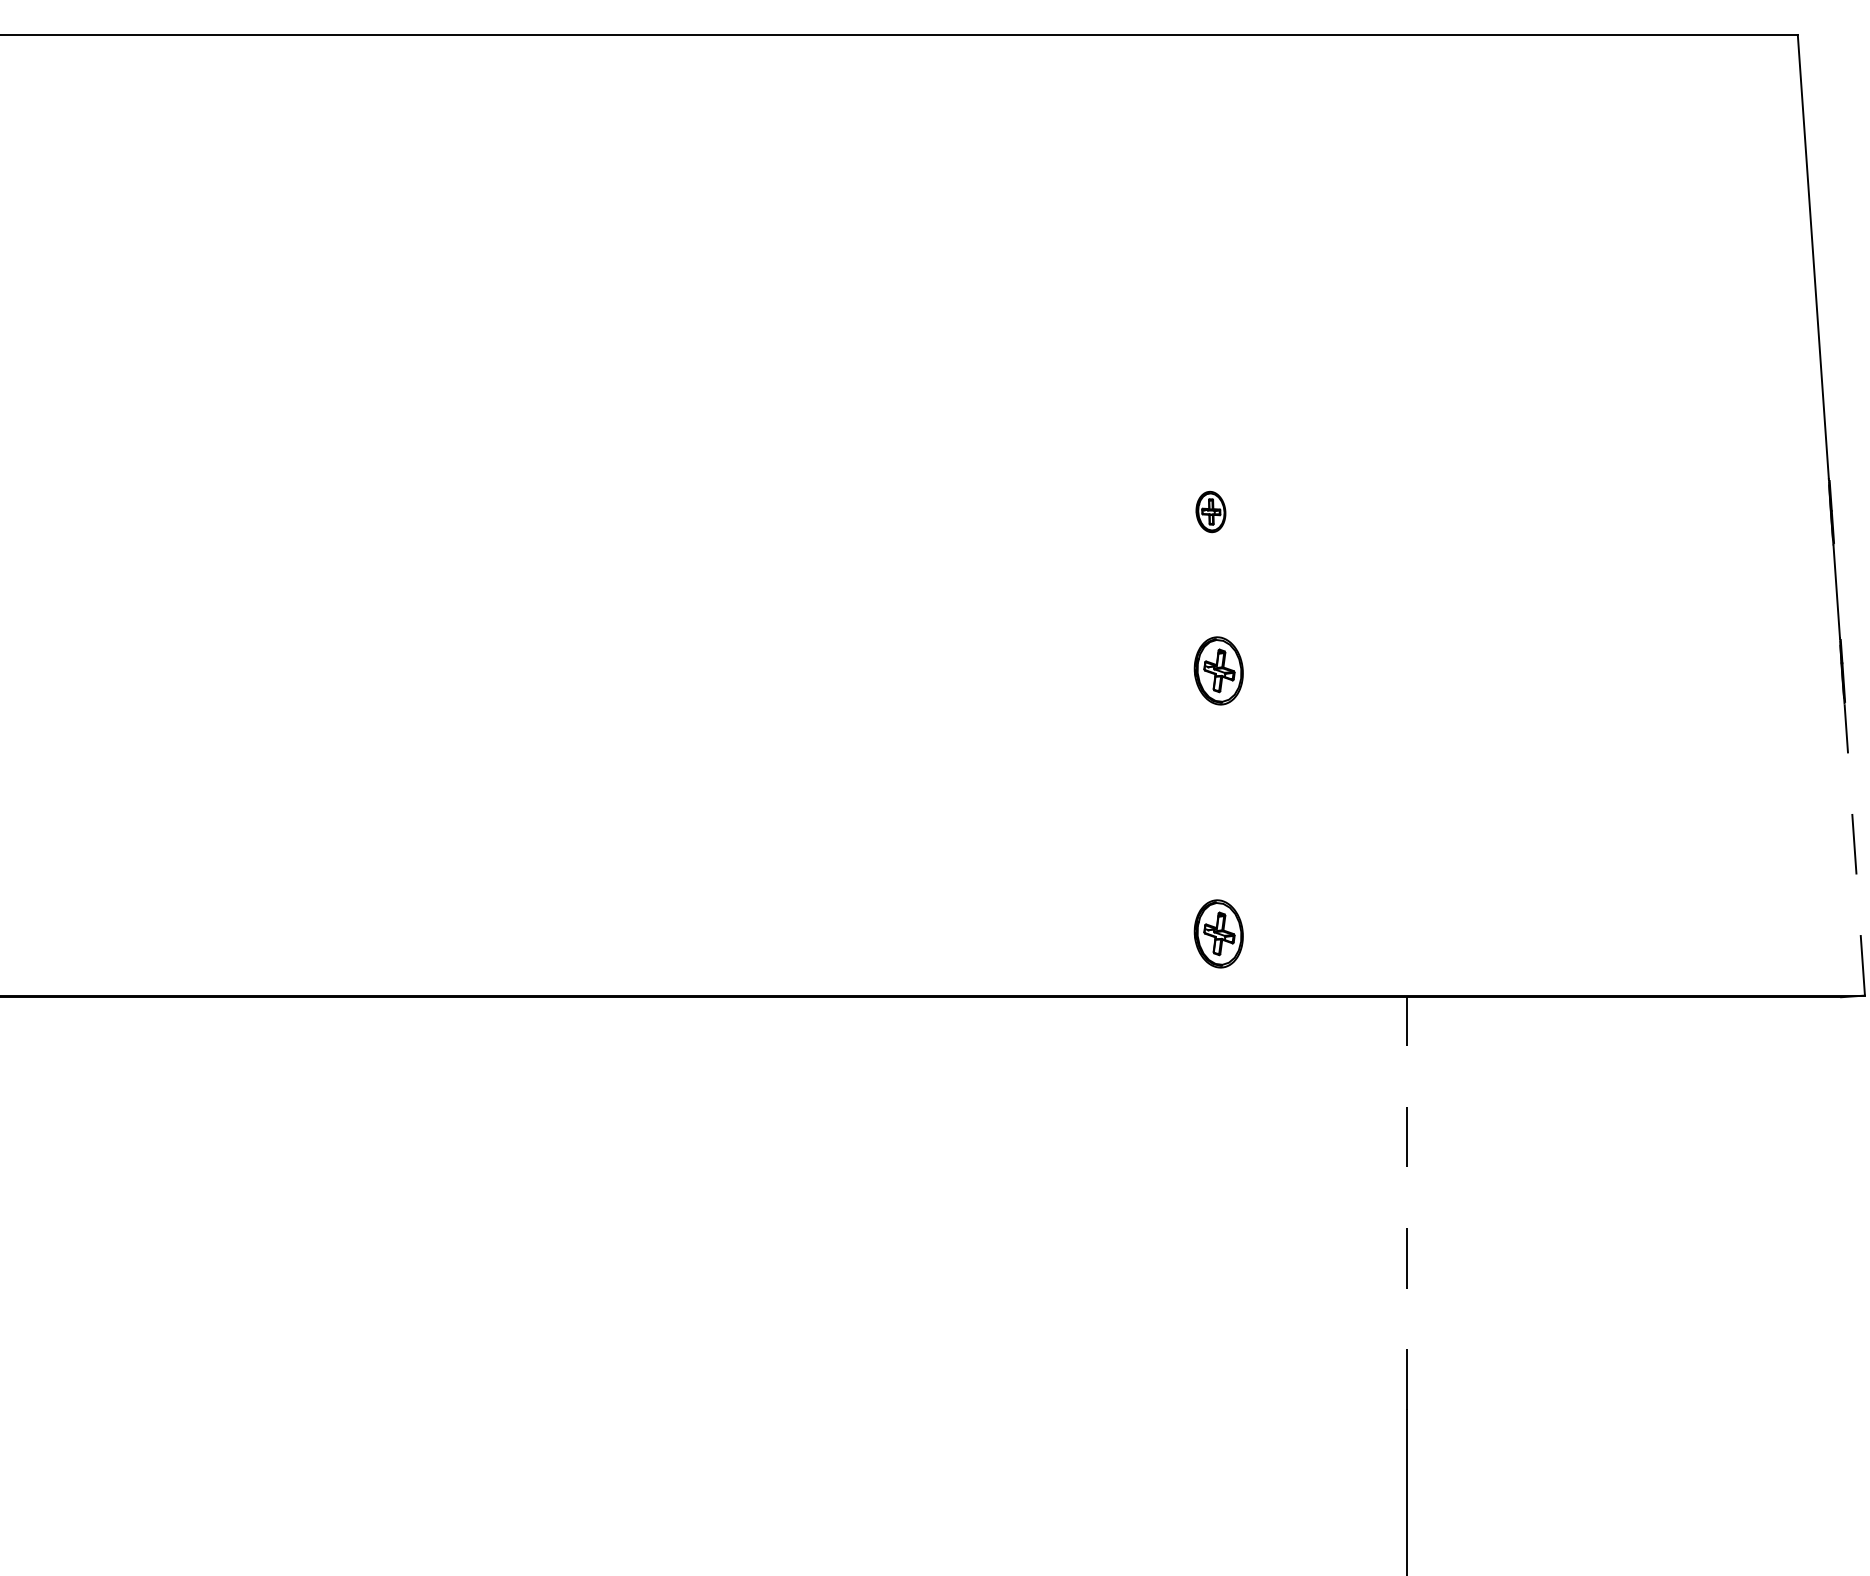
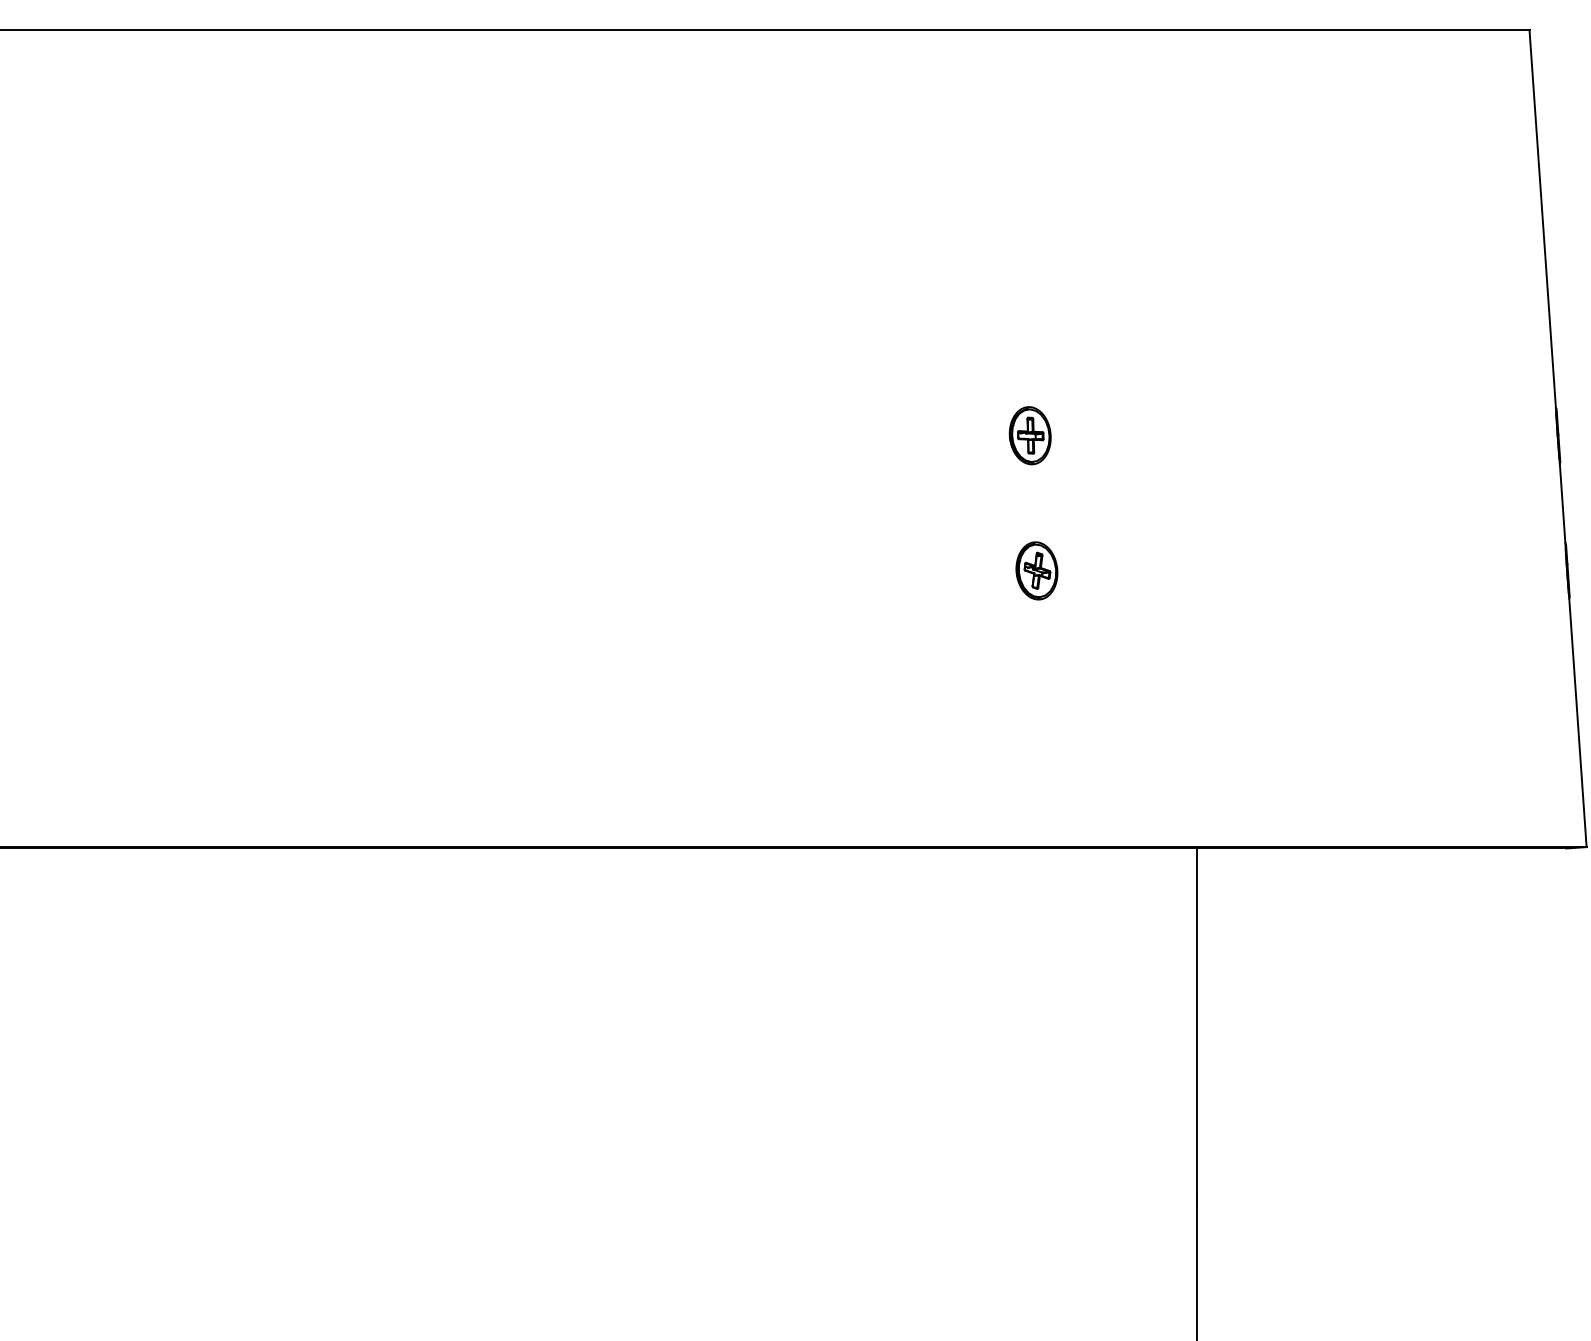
part: (1210, 511) -> (1029, 435), size x1.67
line: (1854, 849) -> (1577, 722), dashed -> solid
part: (1218, 933) -> (1036, 794), removed
line: (1406, 1203) -> (1196, 1023), dashed -> solid

